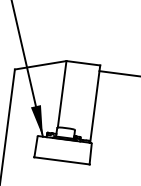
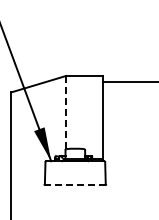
line: (62, 94) -> (66, 112), solid -> dashed
line: (61, 160) -> (74, 184), solid -> dashed

